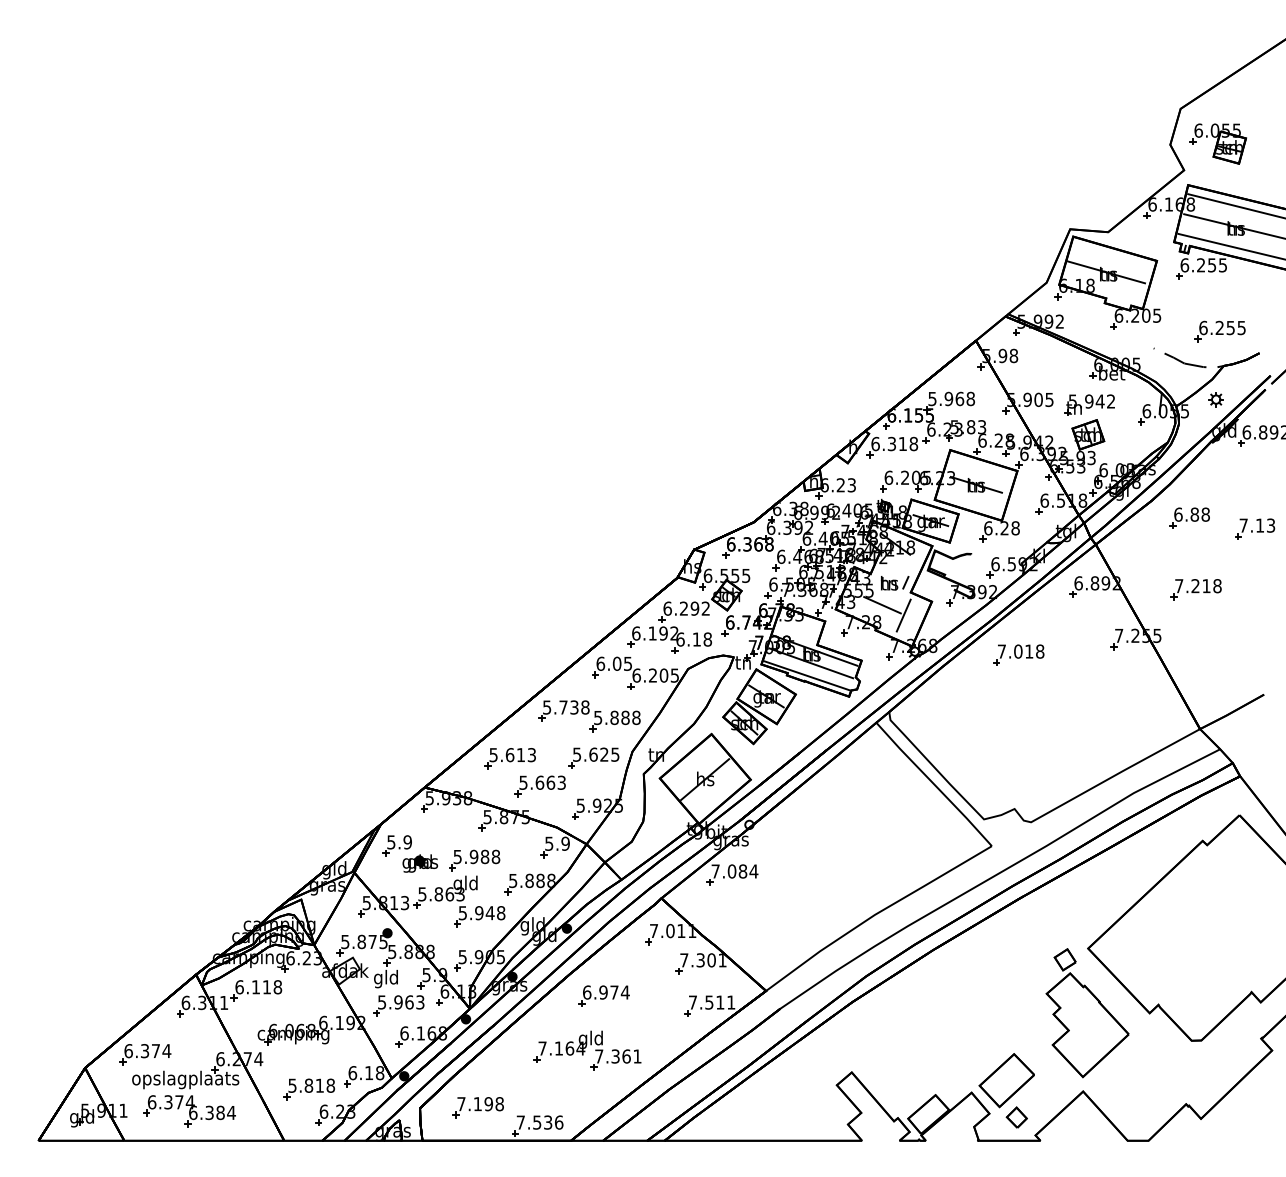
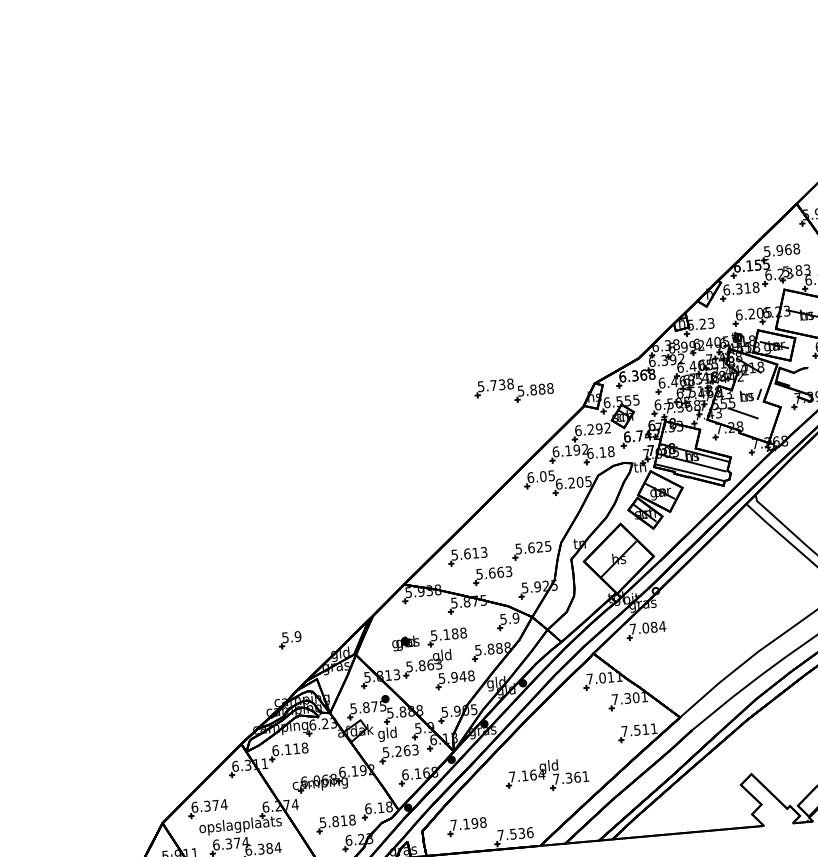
line: (903, 615) -> (759, 419), removed
part: (589, 716) -> (514, 390), moved
part: (396, 845) -> (289, 639), moved
text: (473, 856) -> (446, 634), 5.988 -> 5.188
part: (603, 995) -> (555, 732), removed
text: (398, 1002) -> (398, 751), 5.963 -> 5.263

